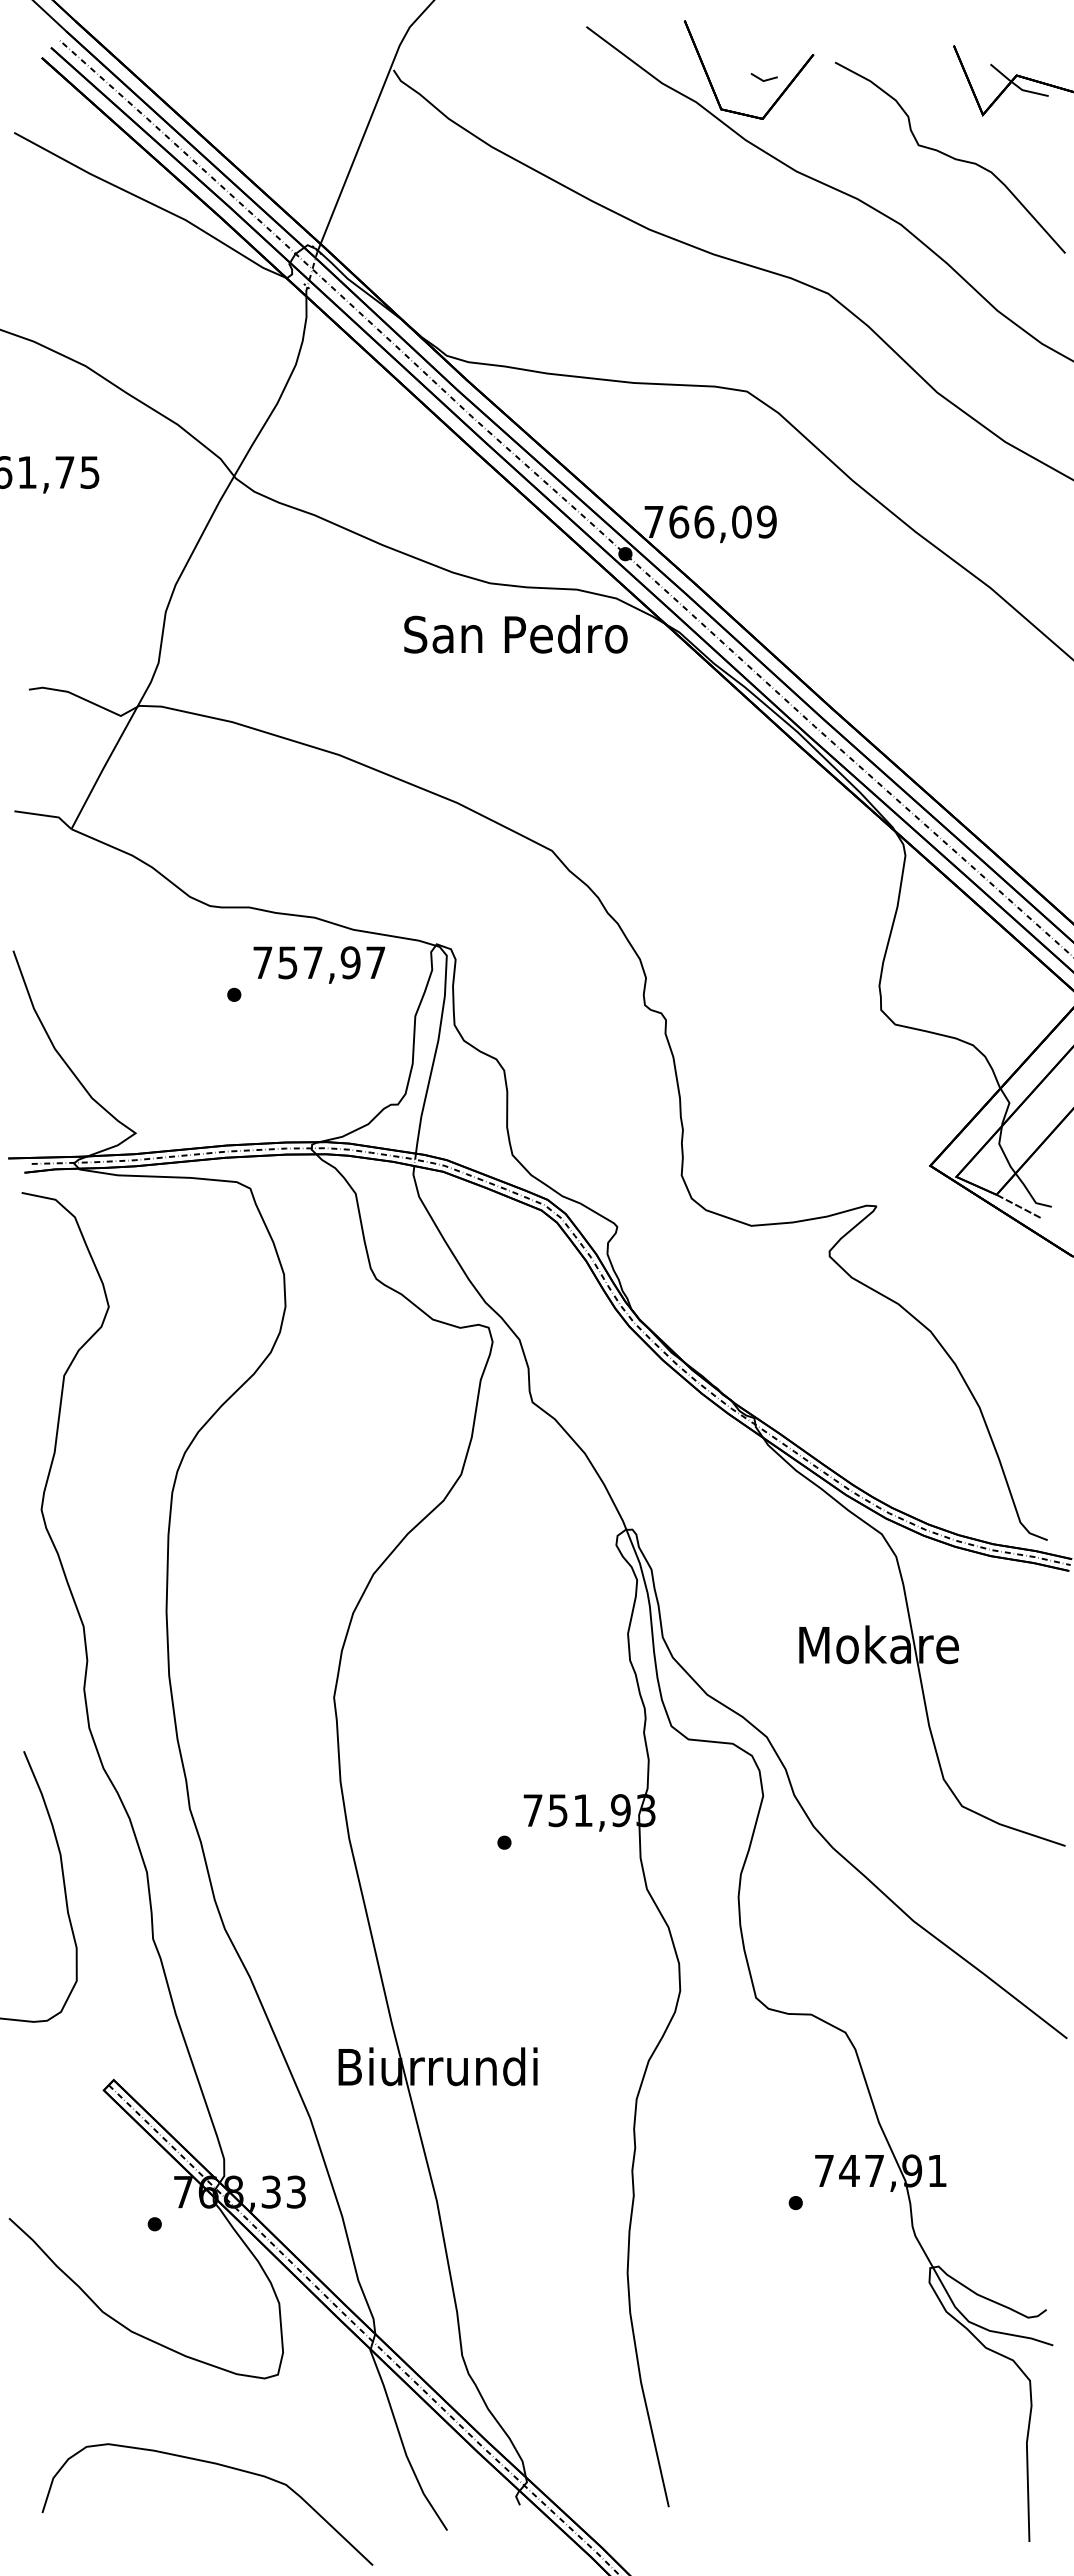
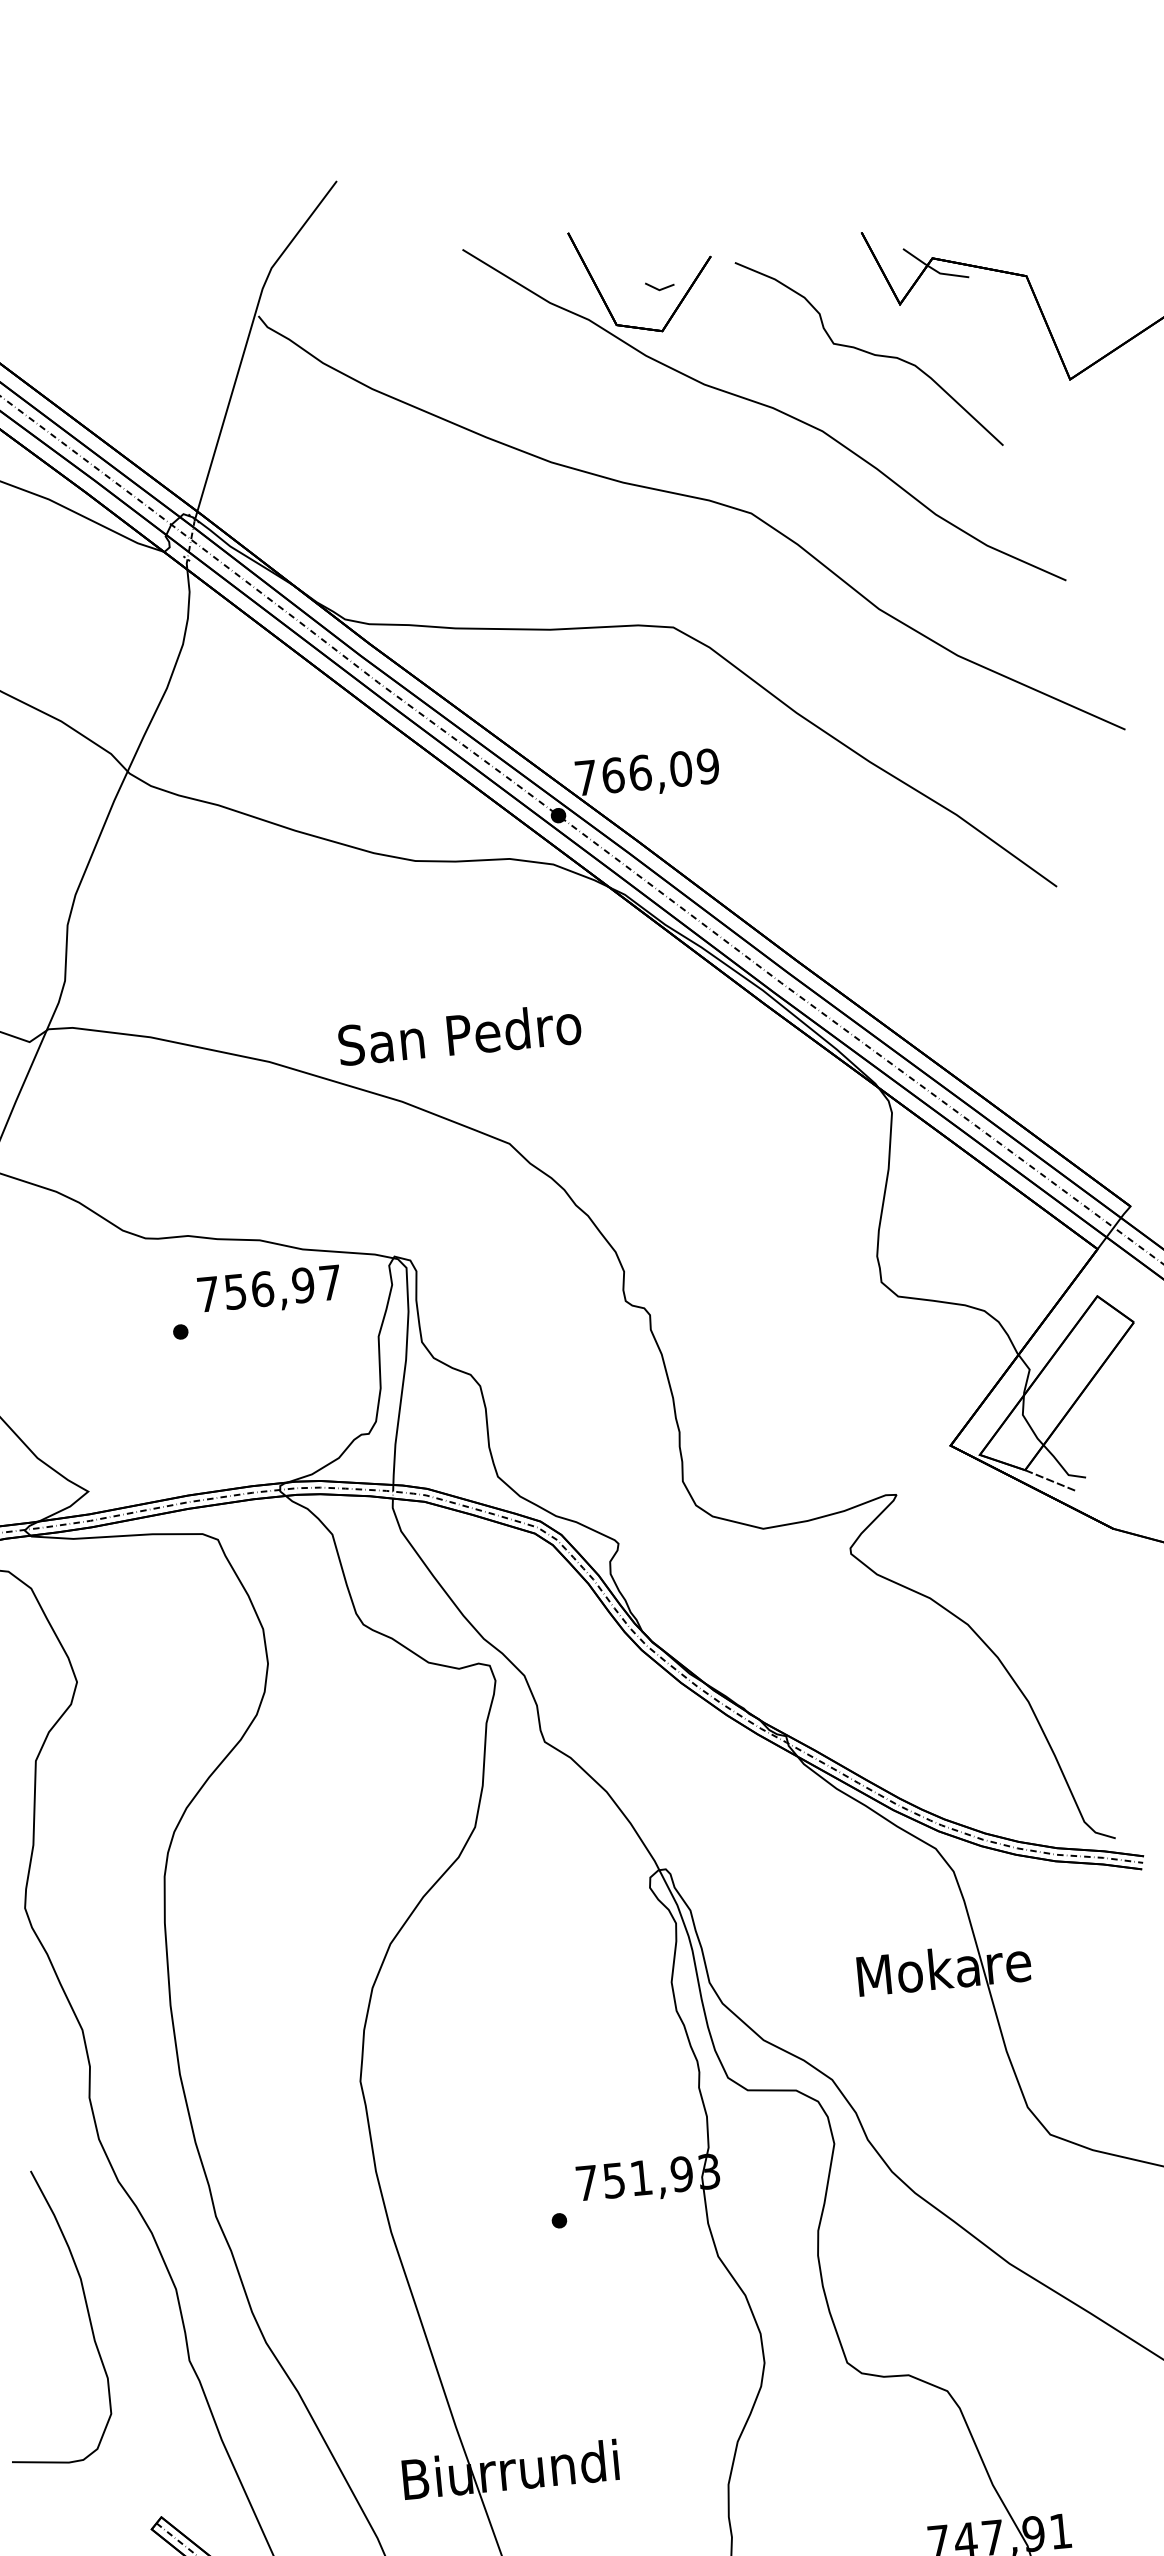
text: (515, 634) -> (459, 1034), moved
text: (313, 962) -> (263, 1288), 757,97 -> 756,97

